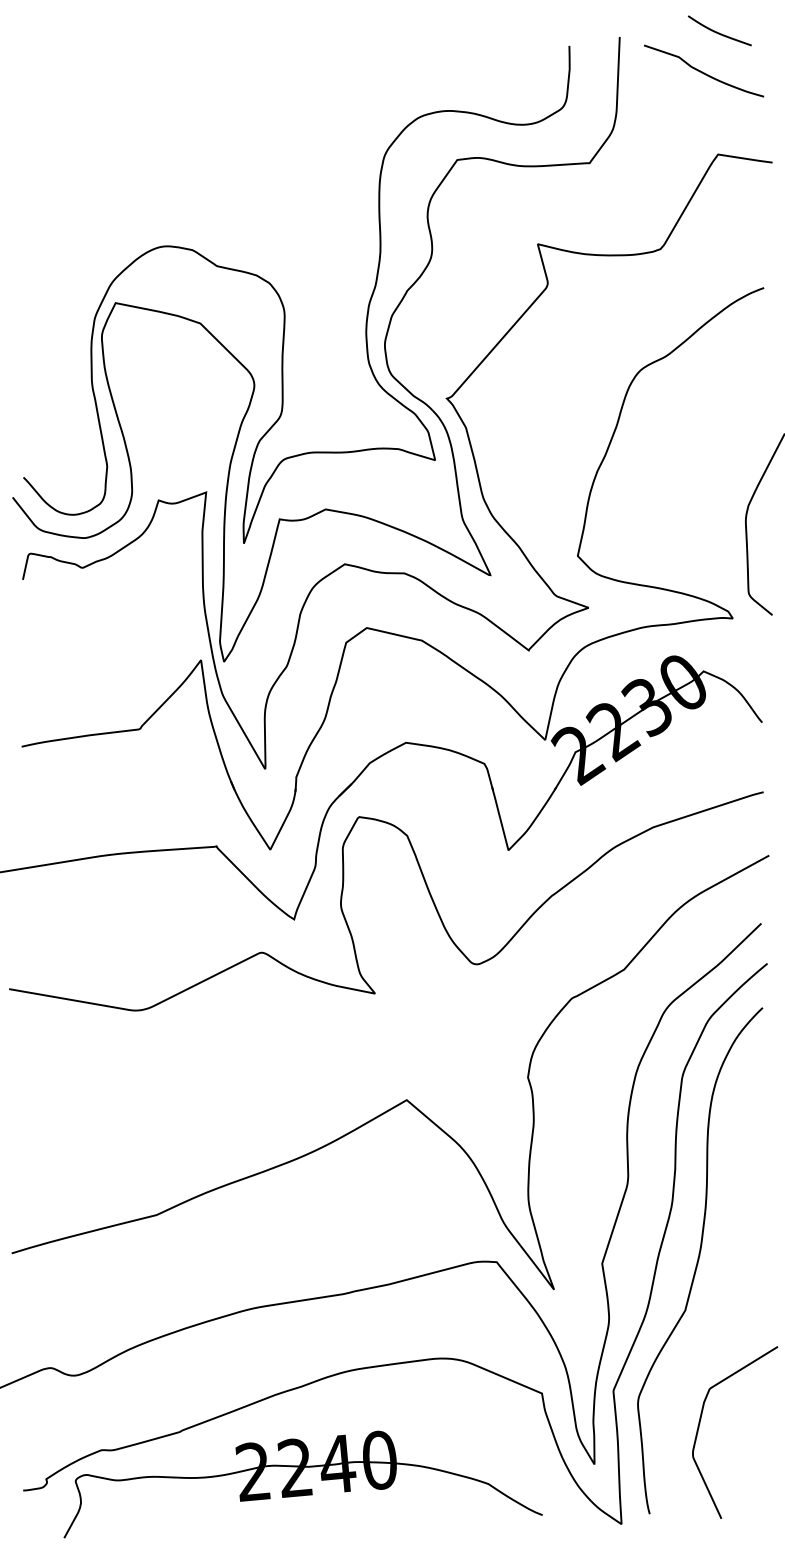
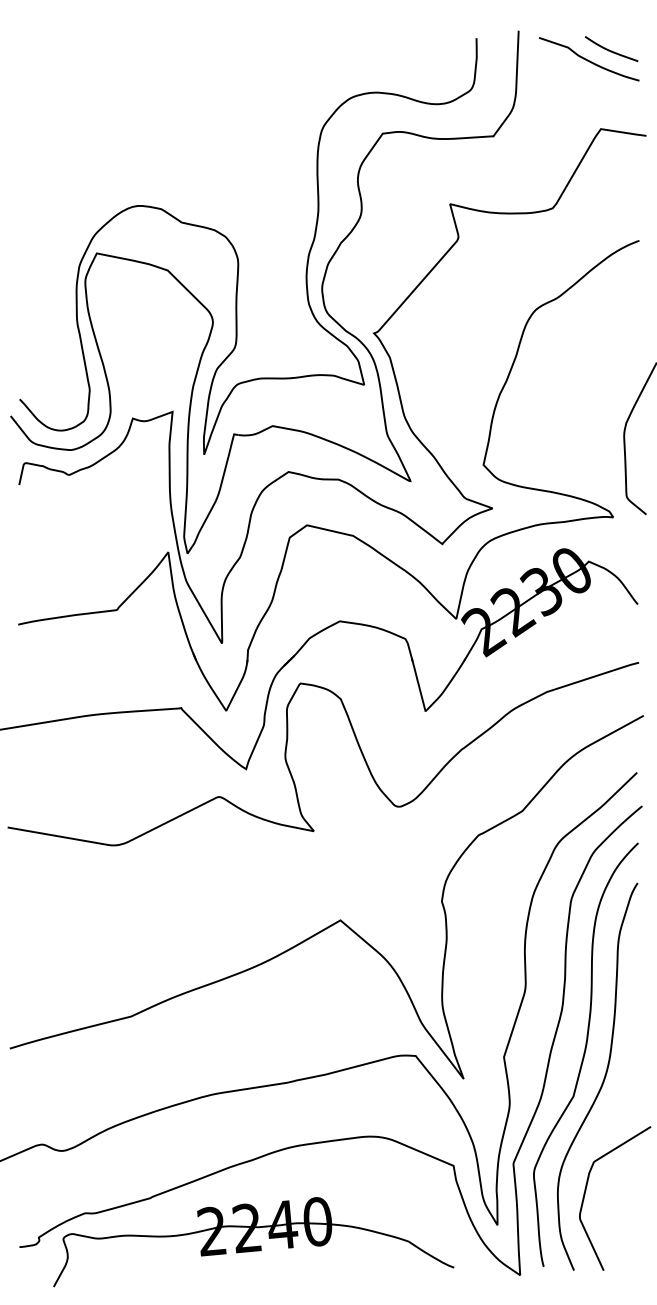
curve: (719, 32) -> (611, 50), moved
curve: (721, 1288) -> (603, 1078), added

